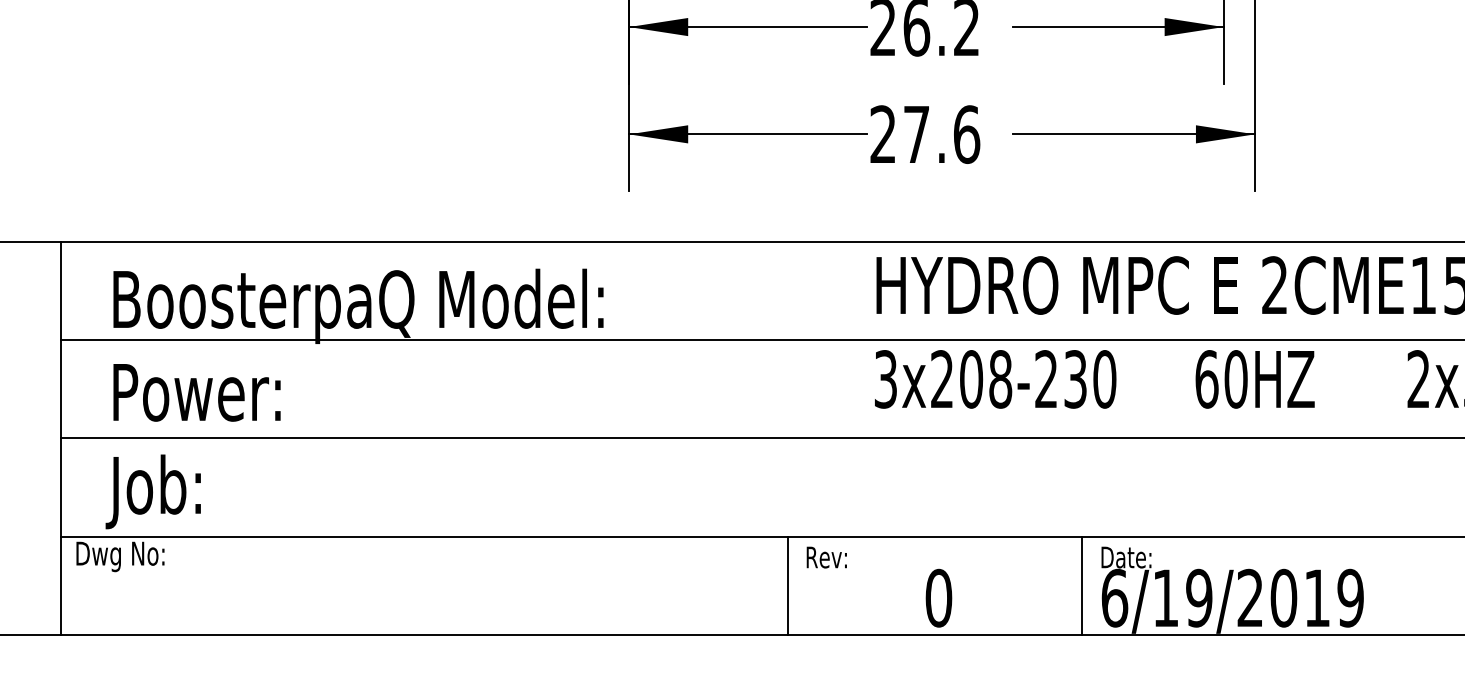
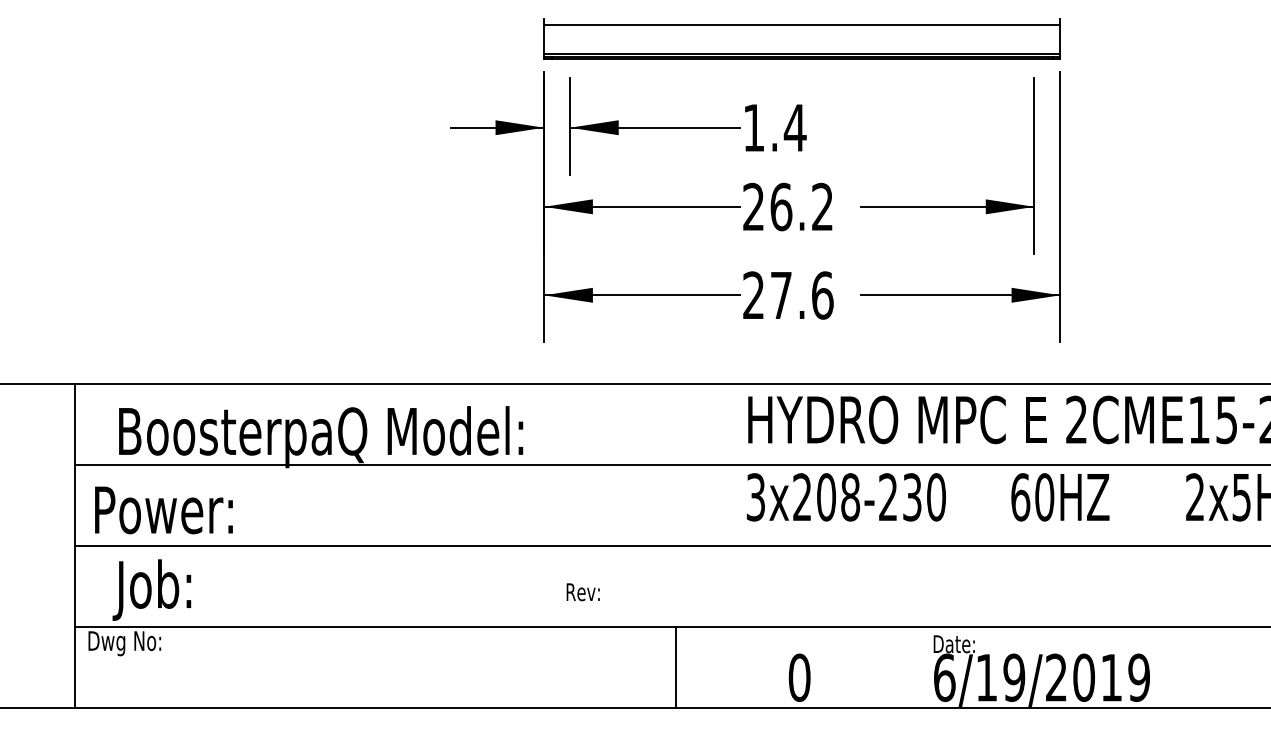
text: (196, 392) -> (163, 510), moved
text: (825, 557) -> (582, 592), moved
line: (1081, 585) -> (917, 667), removed

